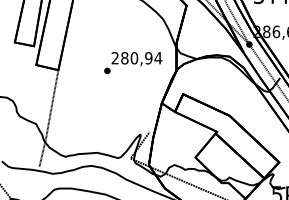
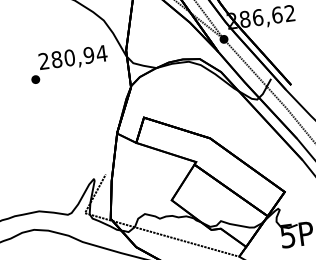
text: (133, 63) -> (69, 65), moved

